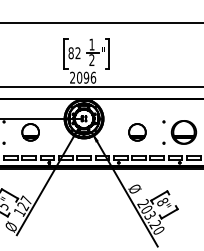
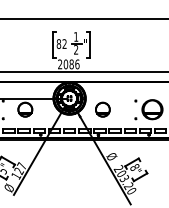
text: (86, 77) -> (71, 64), 2096 -> 2086
part: (136, 132) -> (102, 109), moved

